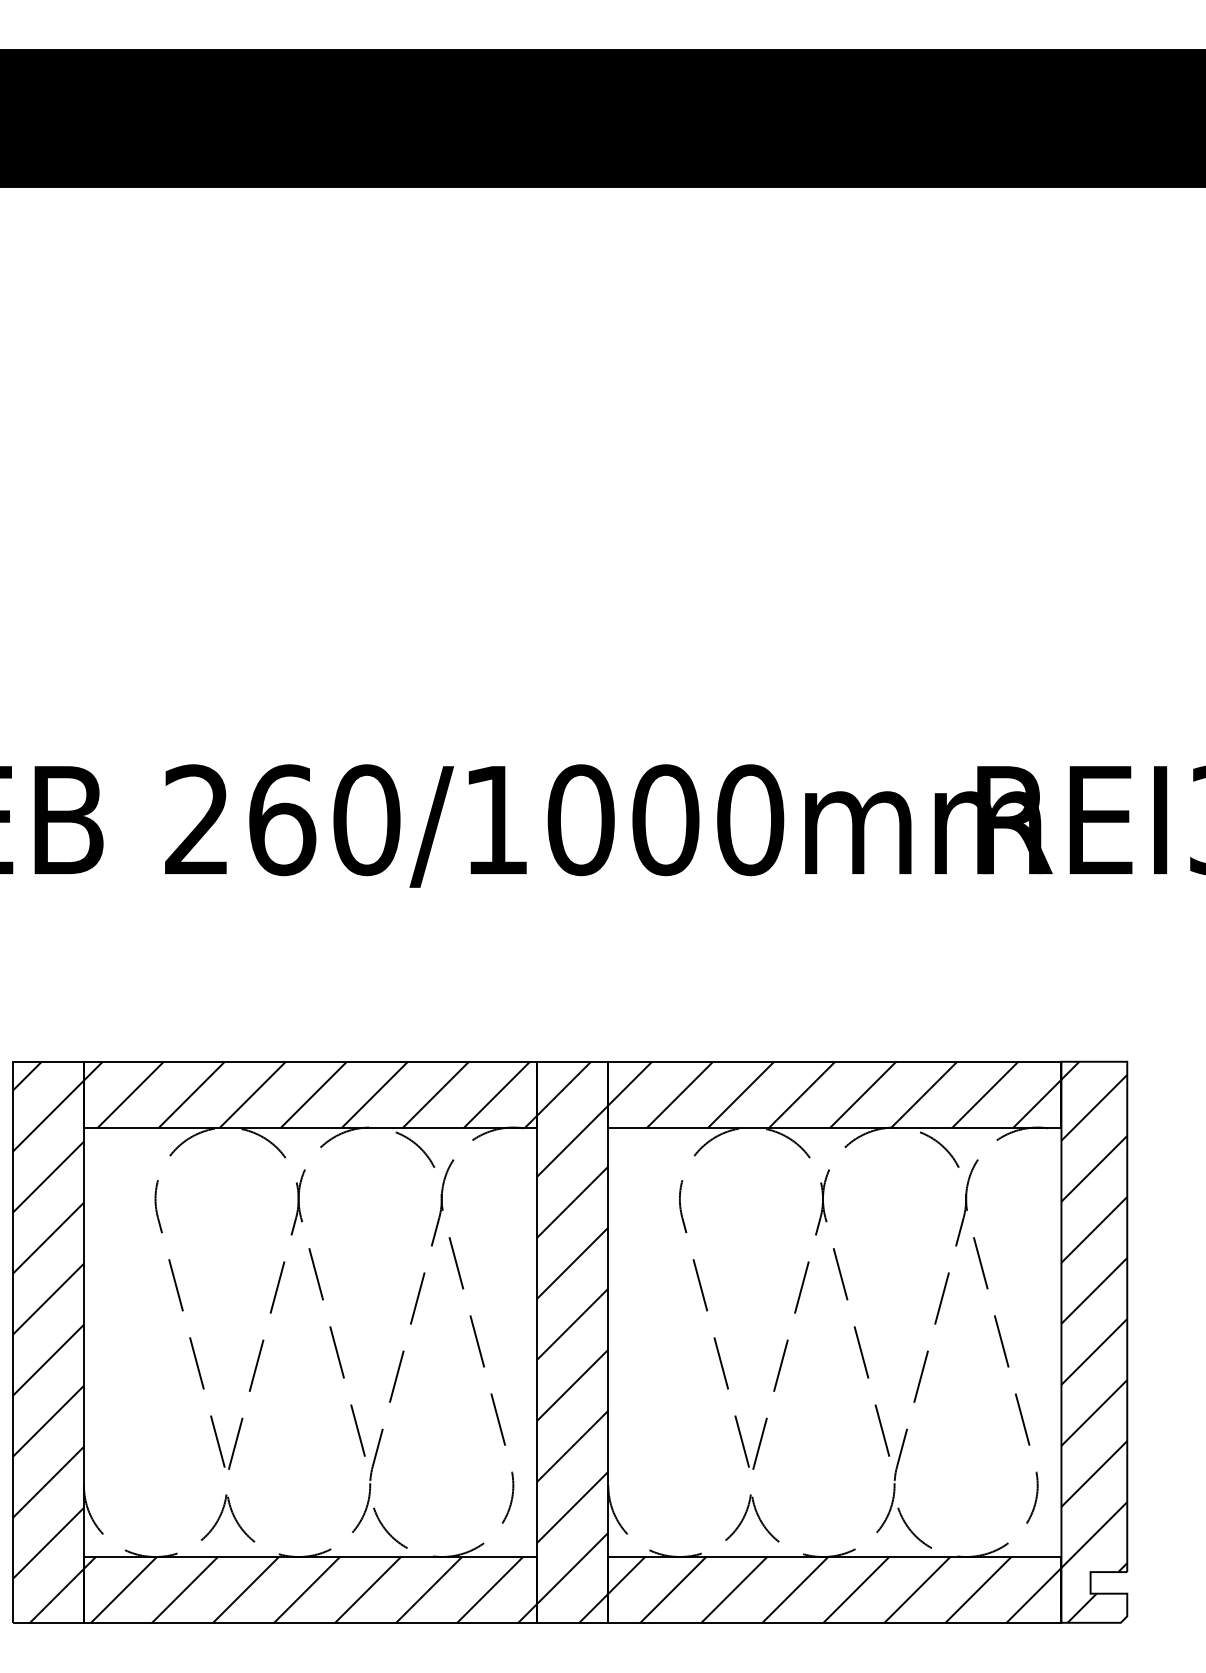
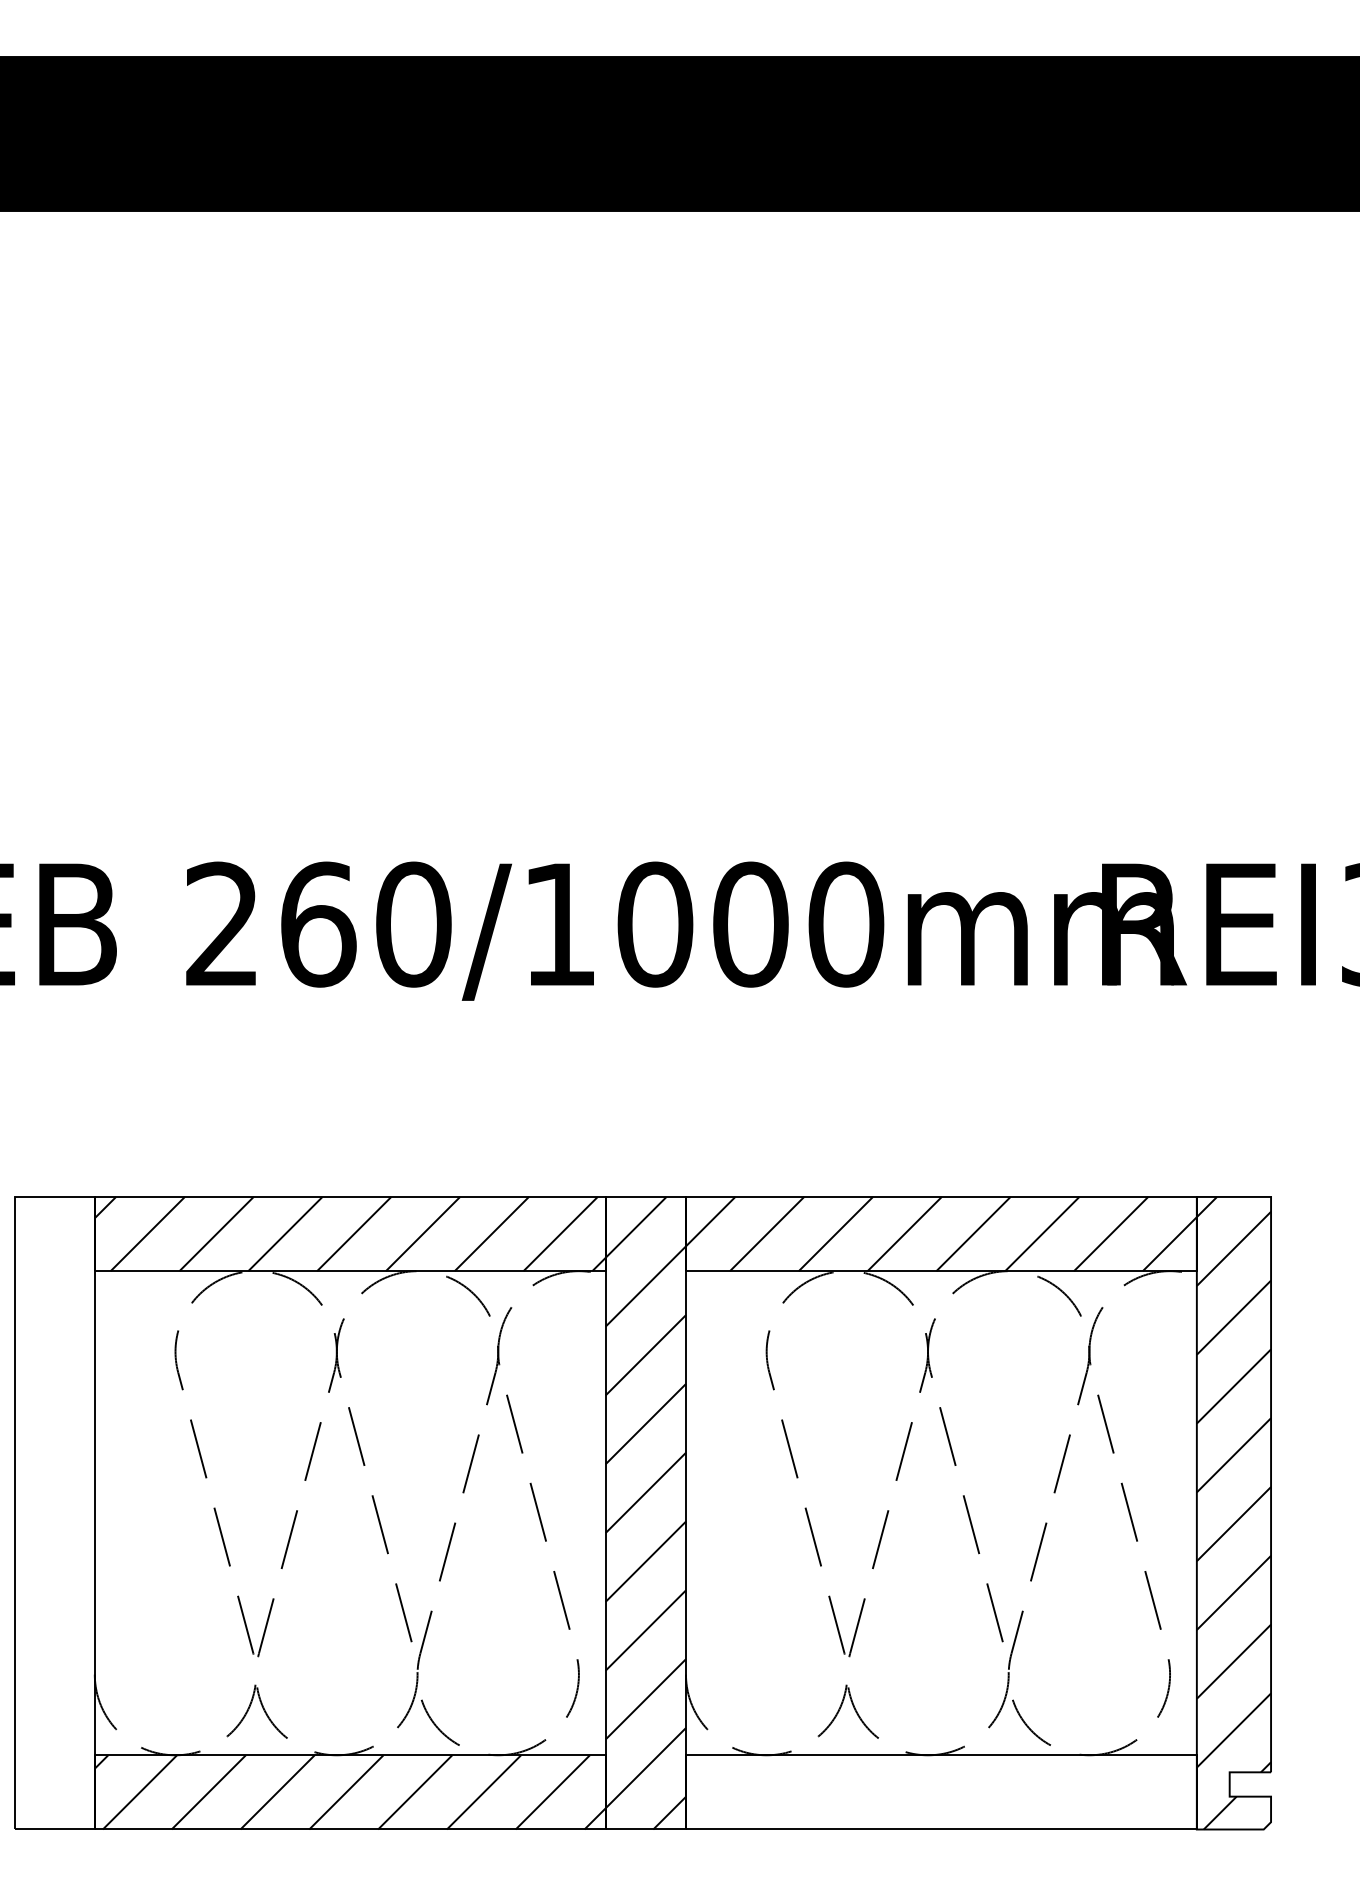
hatch: (47, 1341) -> (53, 1512), removed
hatch: (834, 1589) -> (940, 1791), removed

